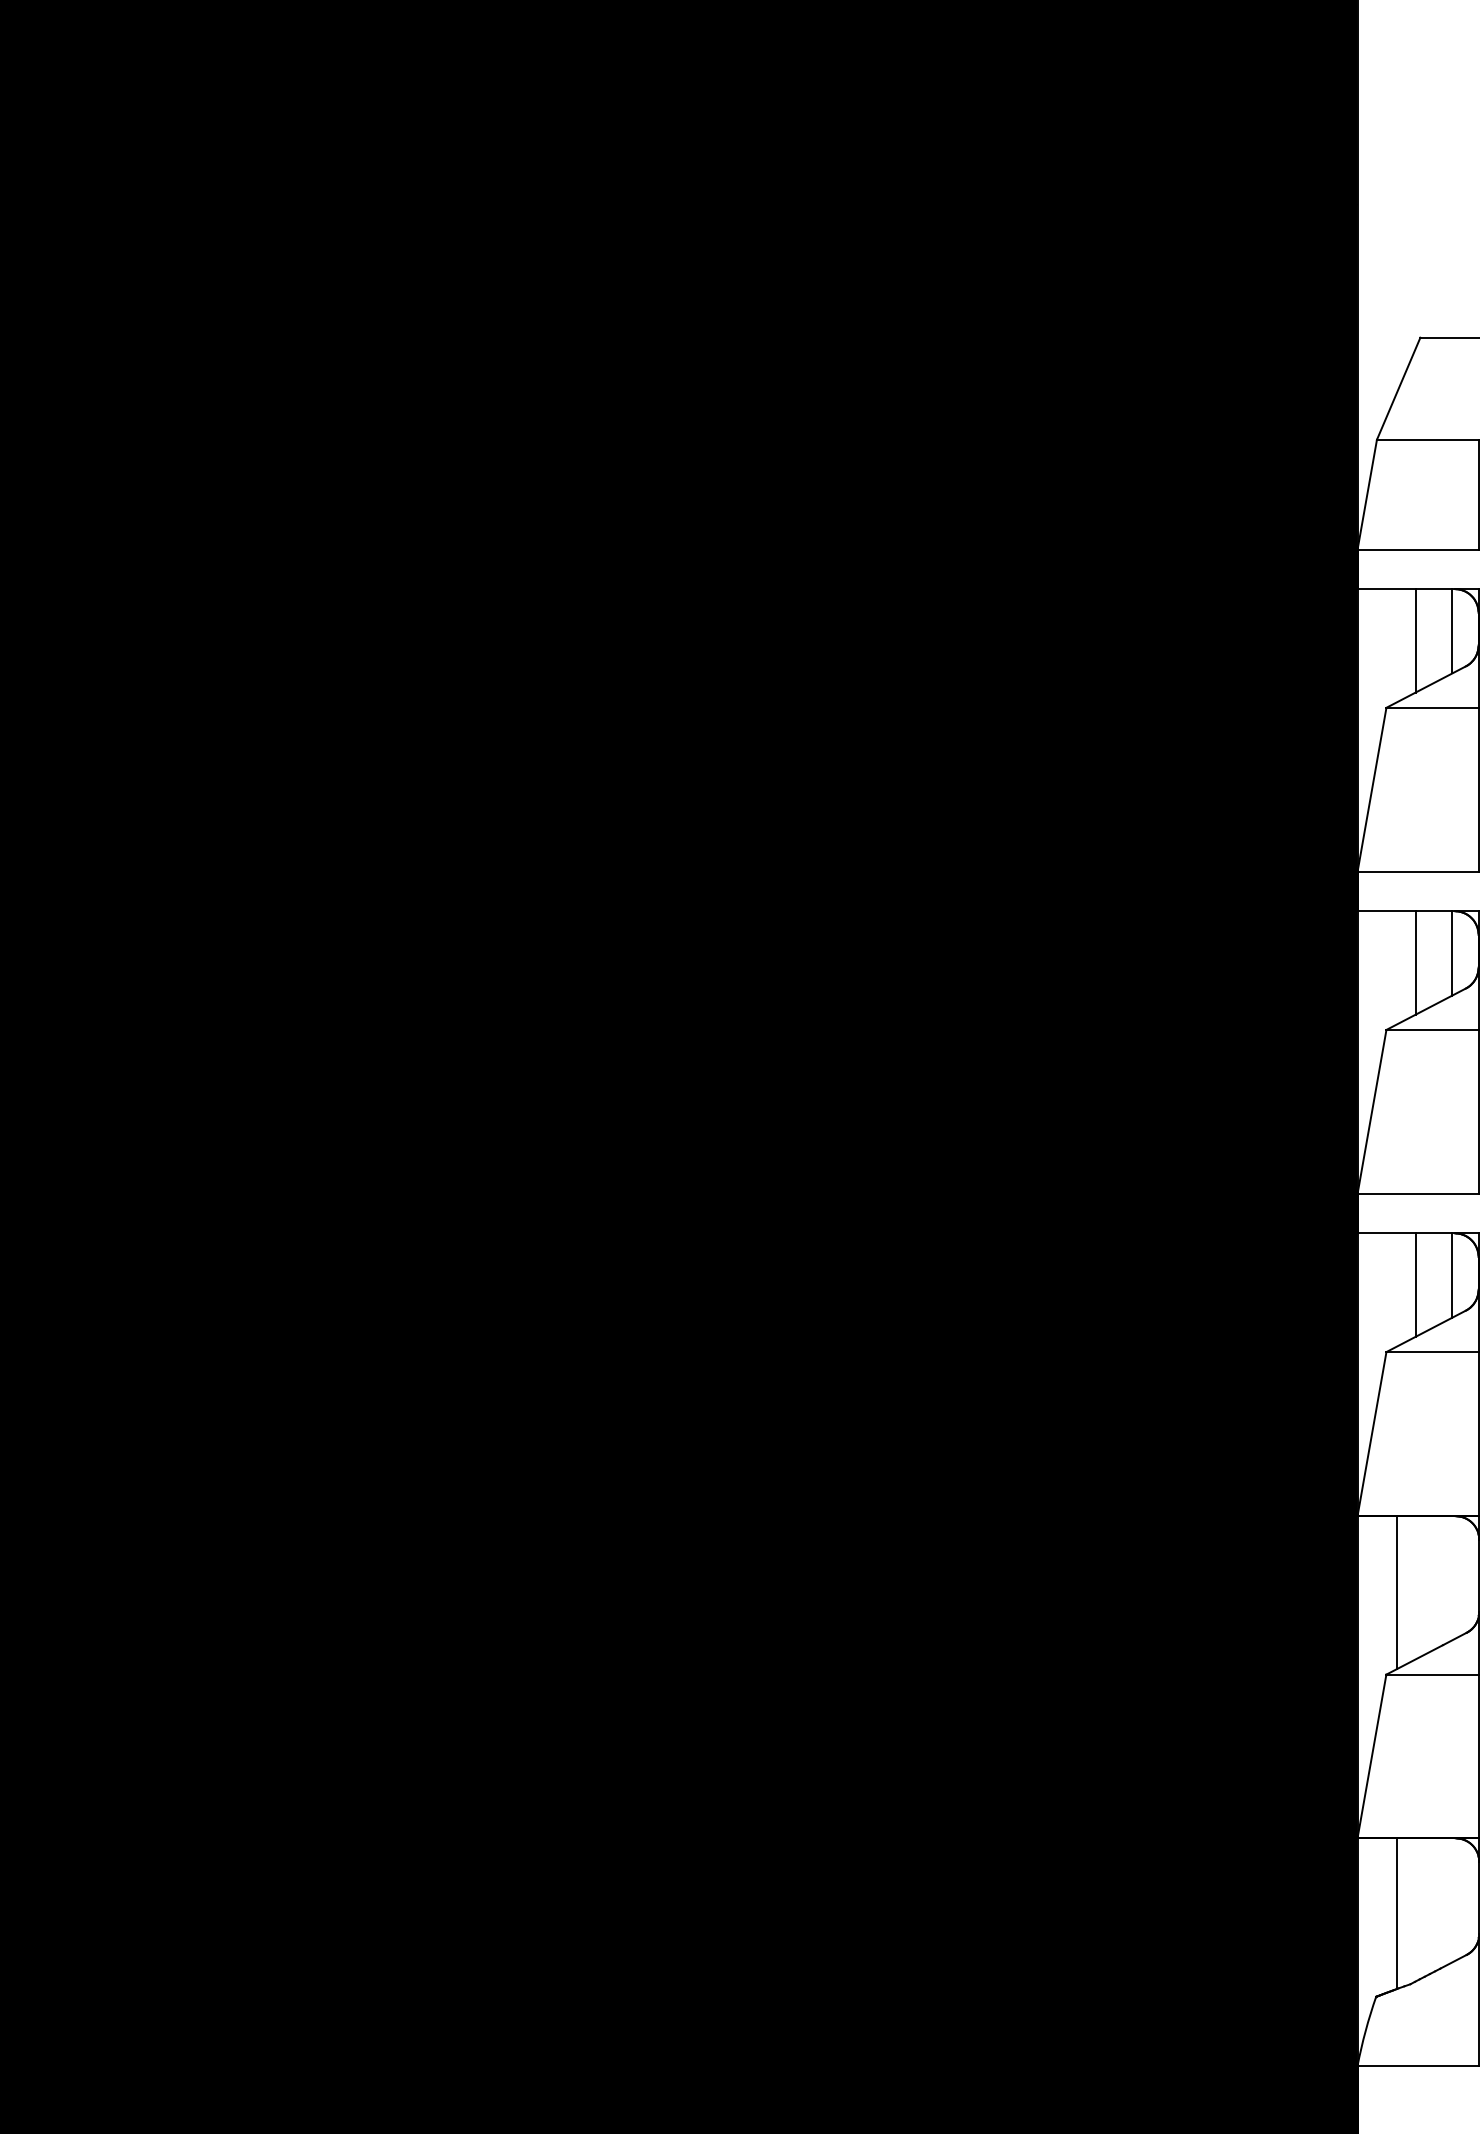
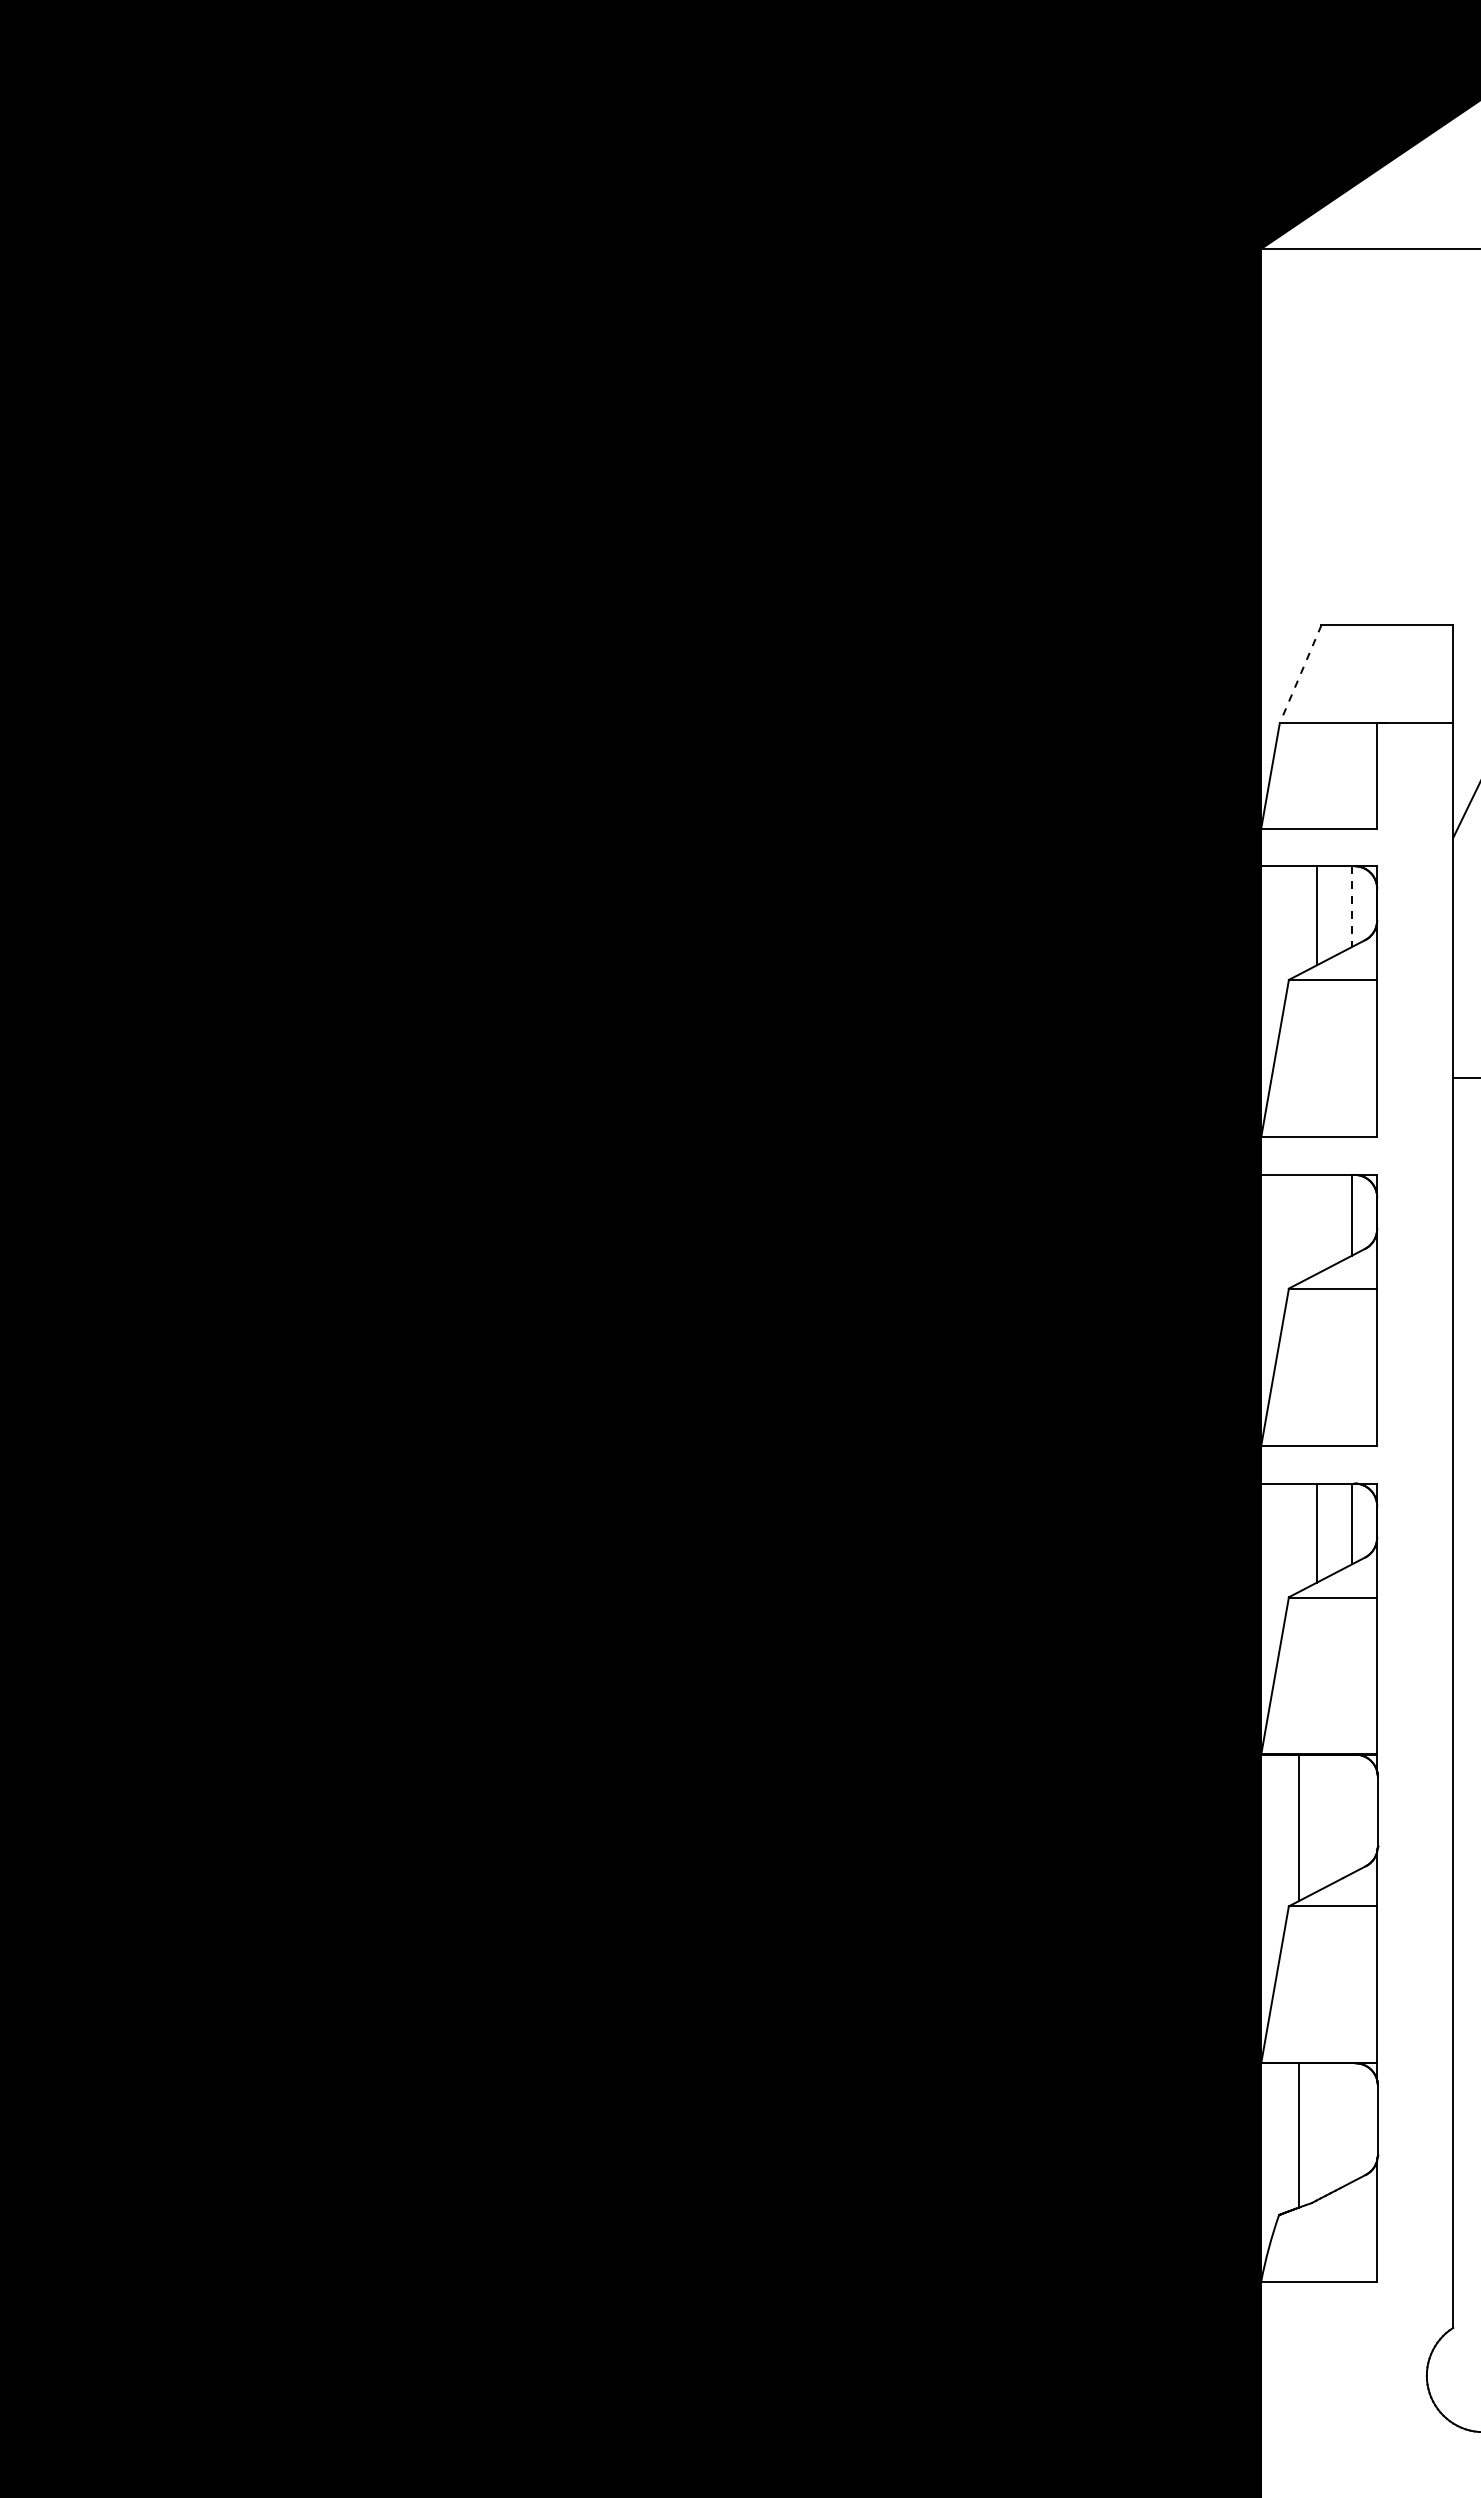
line: (1398, 389) -> (1300, 674), solid -> dashed
line: (1452, 632) -> (1352, 907), solid -> dashed
line: (1415, 963) -> (1316, 1224), removed

